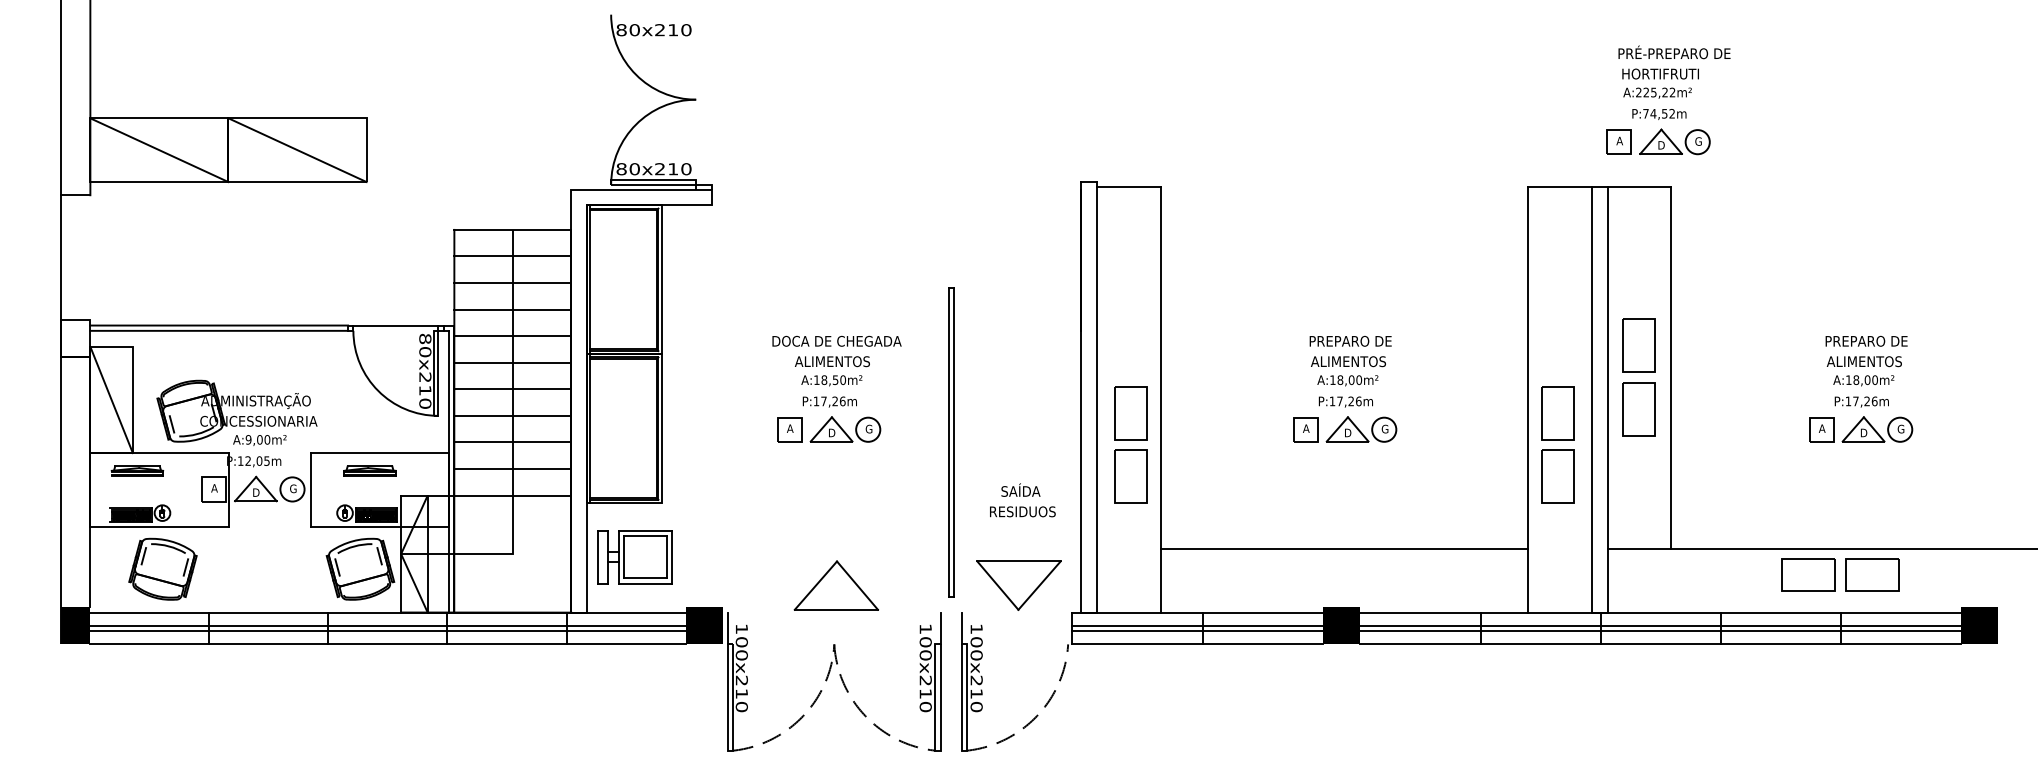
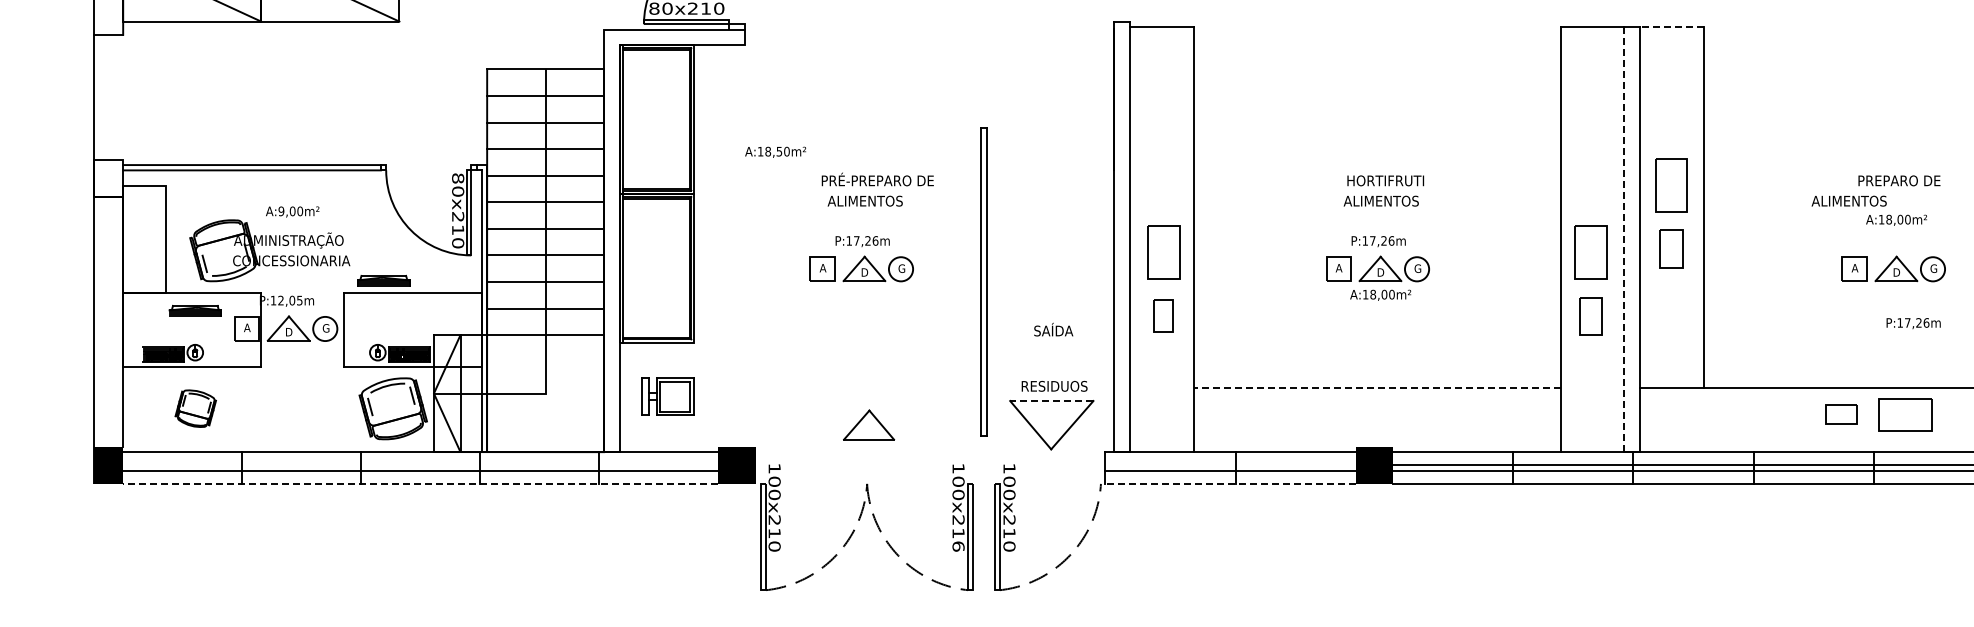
line: (1639, 187) -> (1672, 27), solid -> dashed
line: (395, 325) -> (428, 165), removed
text: (836, 339) -> (869, 179), DOCA DE CHEGADA -> PRÉ-PREPARO DE
text: (1350, 340) -> (1383, 180), PREPARO DE -> HORTIFRUTI
text: (1863, 361) -> (1848, 201), moved
text: (831, 380) -> (775, 152), moved
text: (1347, 380) -> (1380, 295), moved
line: (111, 399) -> (144, 239), removed
line: (1591, 399) -> (1624, 239), solid -> dashed
text: (1861, 401) -> (1913, 323), moved
part: (1638, 409) -> (1671, 249), size x0.7
text: (259, 440) -> (292, 212), moved
part: (137, 470) -> (195, 310), moved
part: (369, 470) -> (383, 280), moved
part: (1130, 476) -> (1163, 316), size x0.6
part: (1557, 476) -> (1590, 316), size x0.7
text: (1022, 511) -> (1054, 386), moved
line: (1343, 548) -> (1376, 388), solid -> dashed
part: (634, 557) -> (667, 397), size x0.7
line: (1019, 561) -> (1052, 401), solid -> dashed
part: (162, 568) -> (195, 408), size x0.6
part: (1808, 574) -> (1841, 414), size x0.6
part: (835, 585) -> (868, 425), size x0.6
line: (387, 625) -> (420, 465), removed
line: (1197, 625) -> (1230, 465), removed
line: (728, 628) -> (761, 468), removed
line: (940, 628) -> (973, 468), removed
line: (961, 628) -> (994, 468), removed
line: (387, 644) -> (420, 484), solid -> dashed
line: (1197, 644) -> (1230, 484), solid -> dashed
text: (925, 707) -> (958, 547), 100x210 -> 100x216

